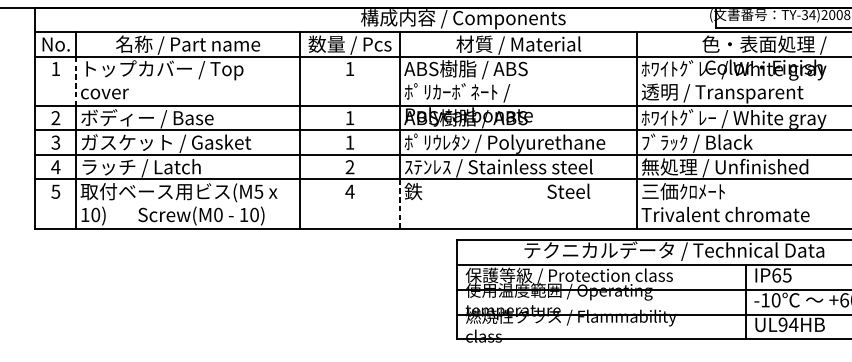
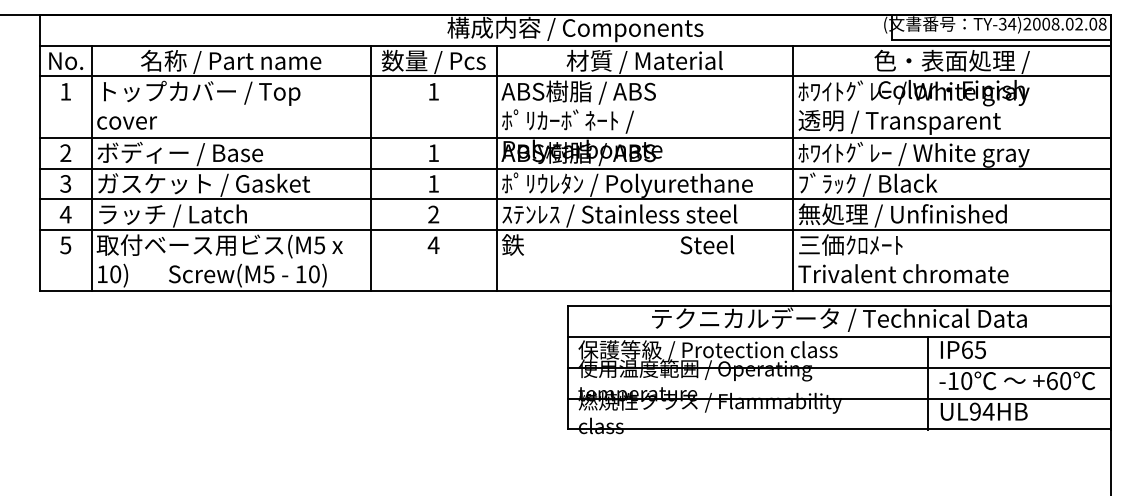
line: (76, 81) -> (91, 107), dashed -> solid
line: (400, 203) -> (496, 260), dashed -> solid
text: (217, 215) -> (268, 274), Screw(M0 -> Screw(M5

